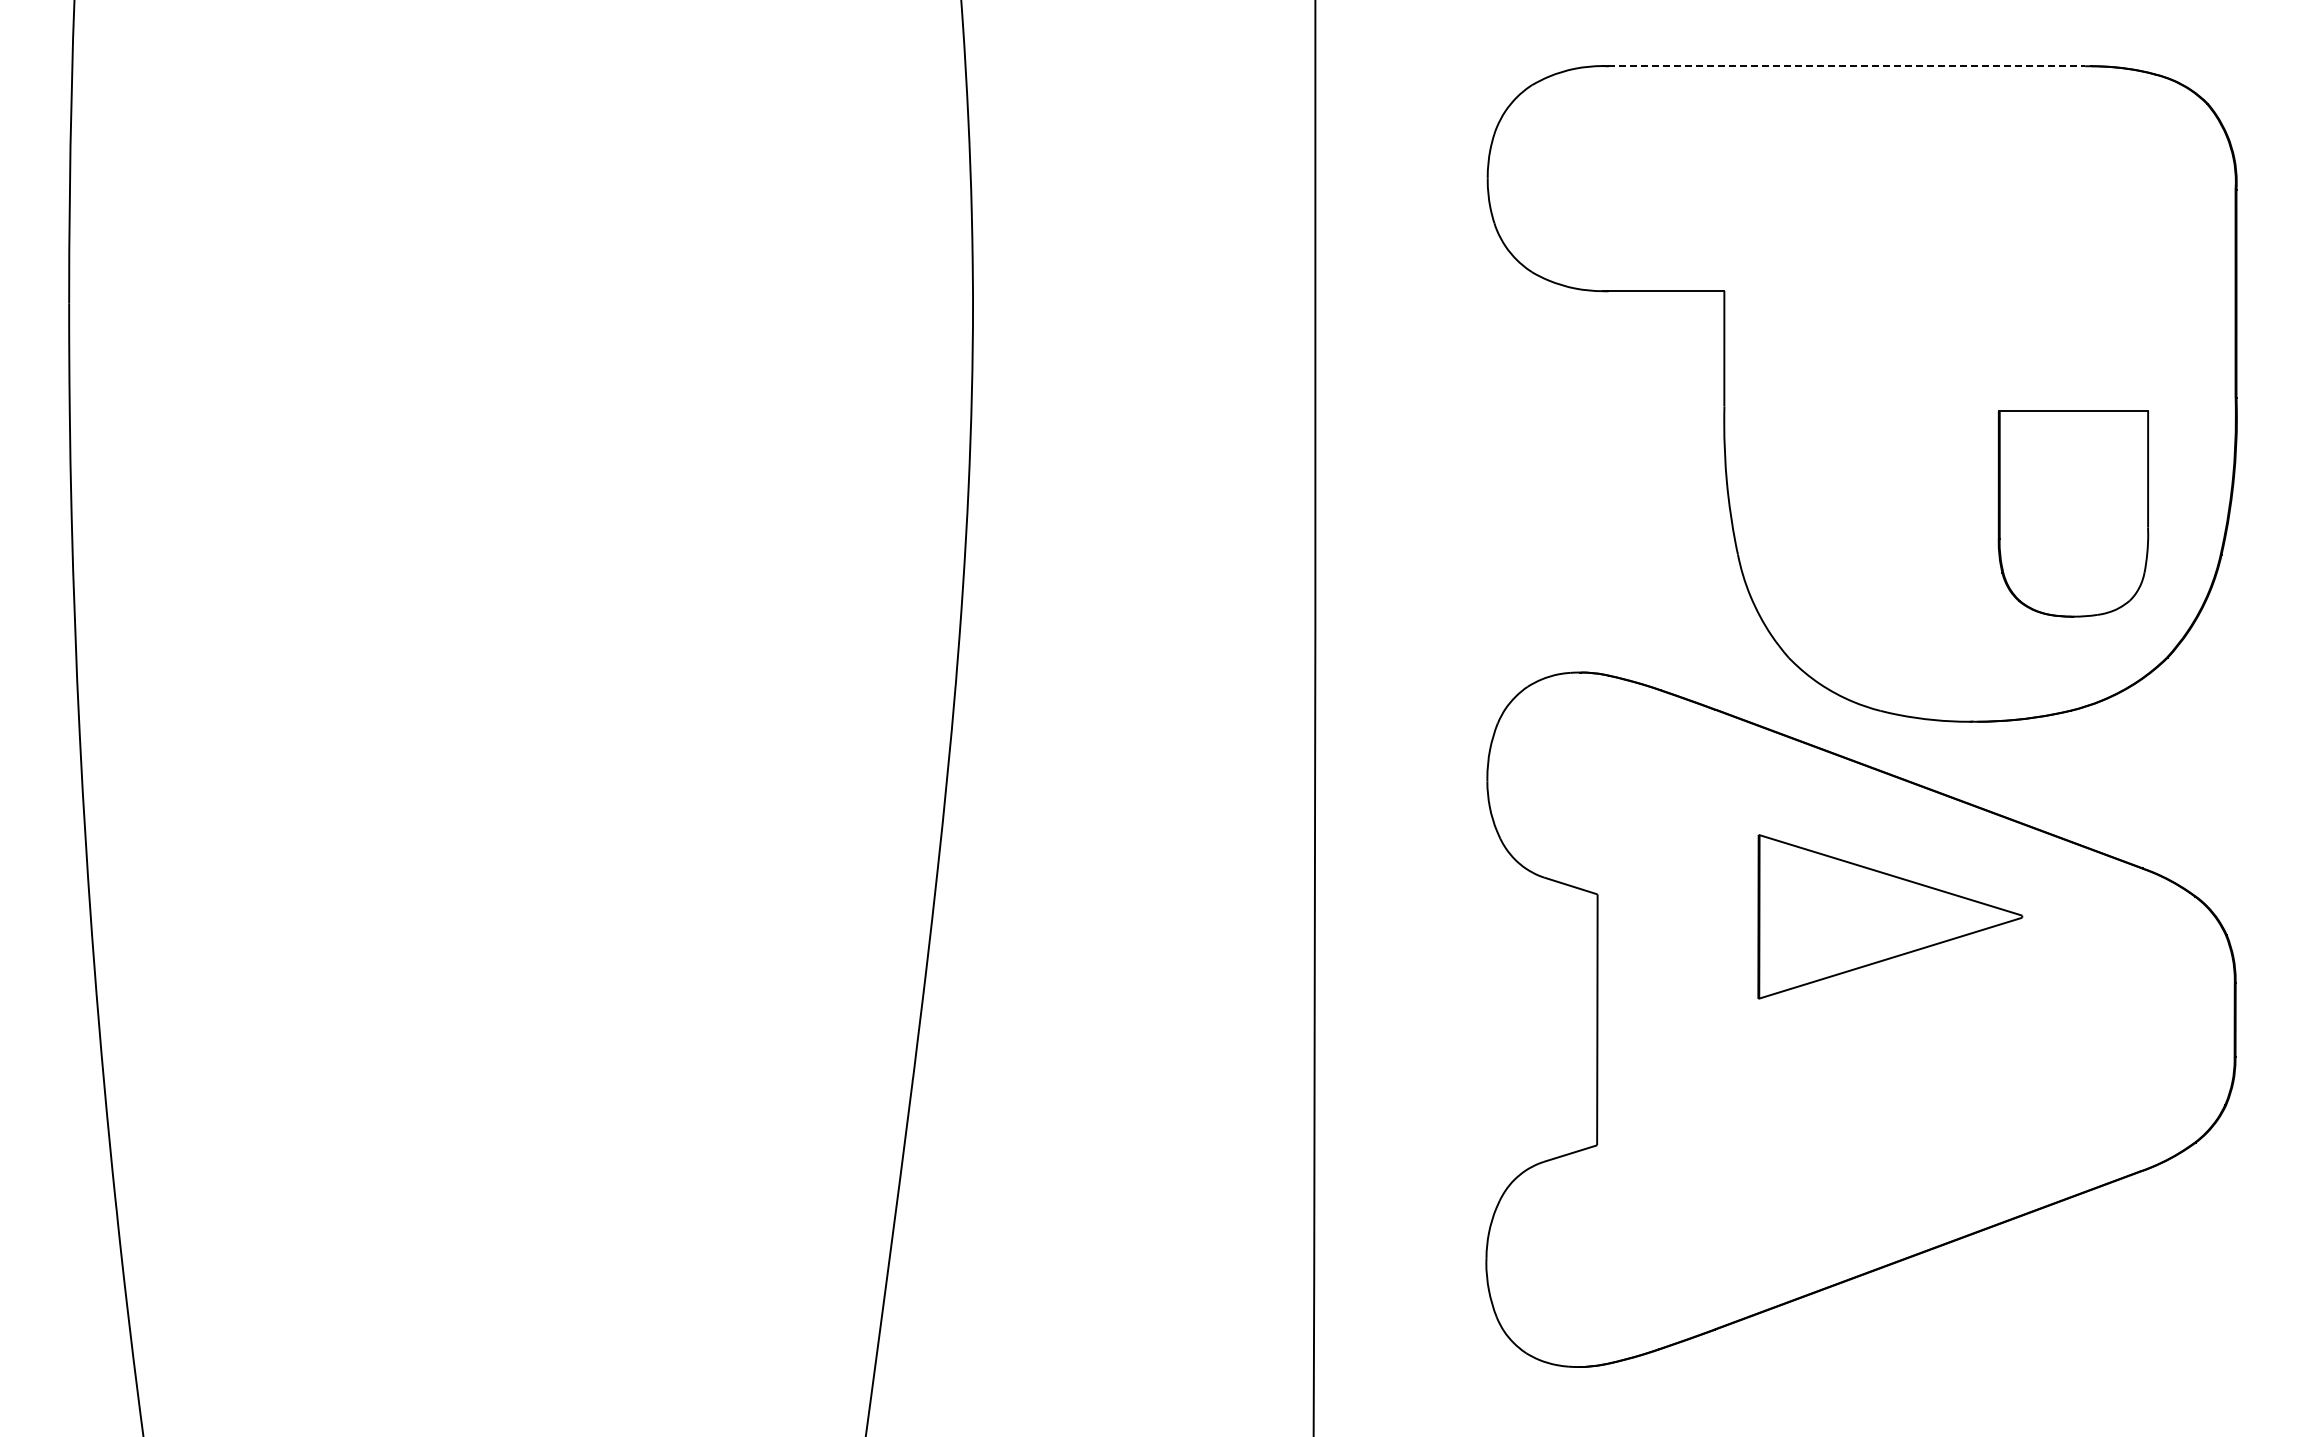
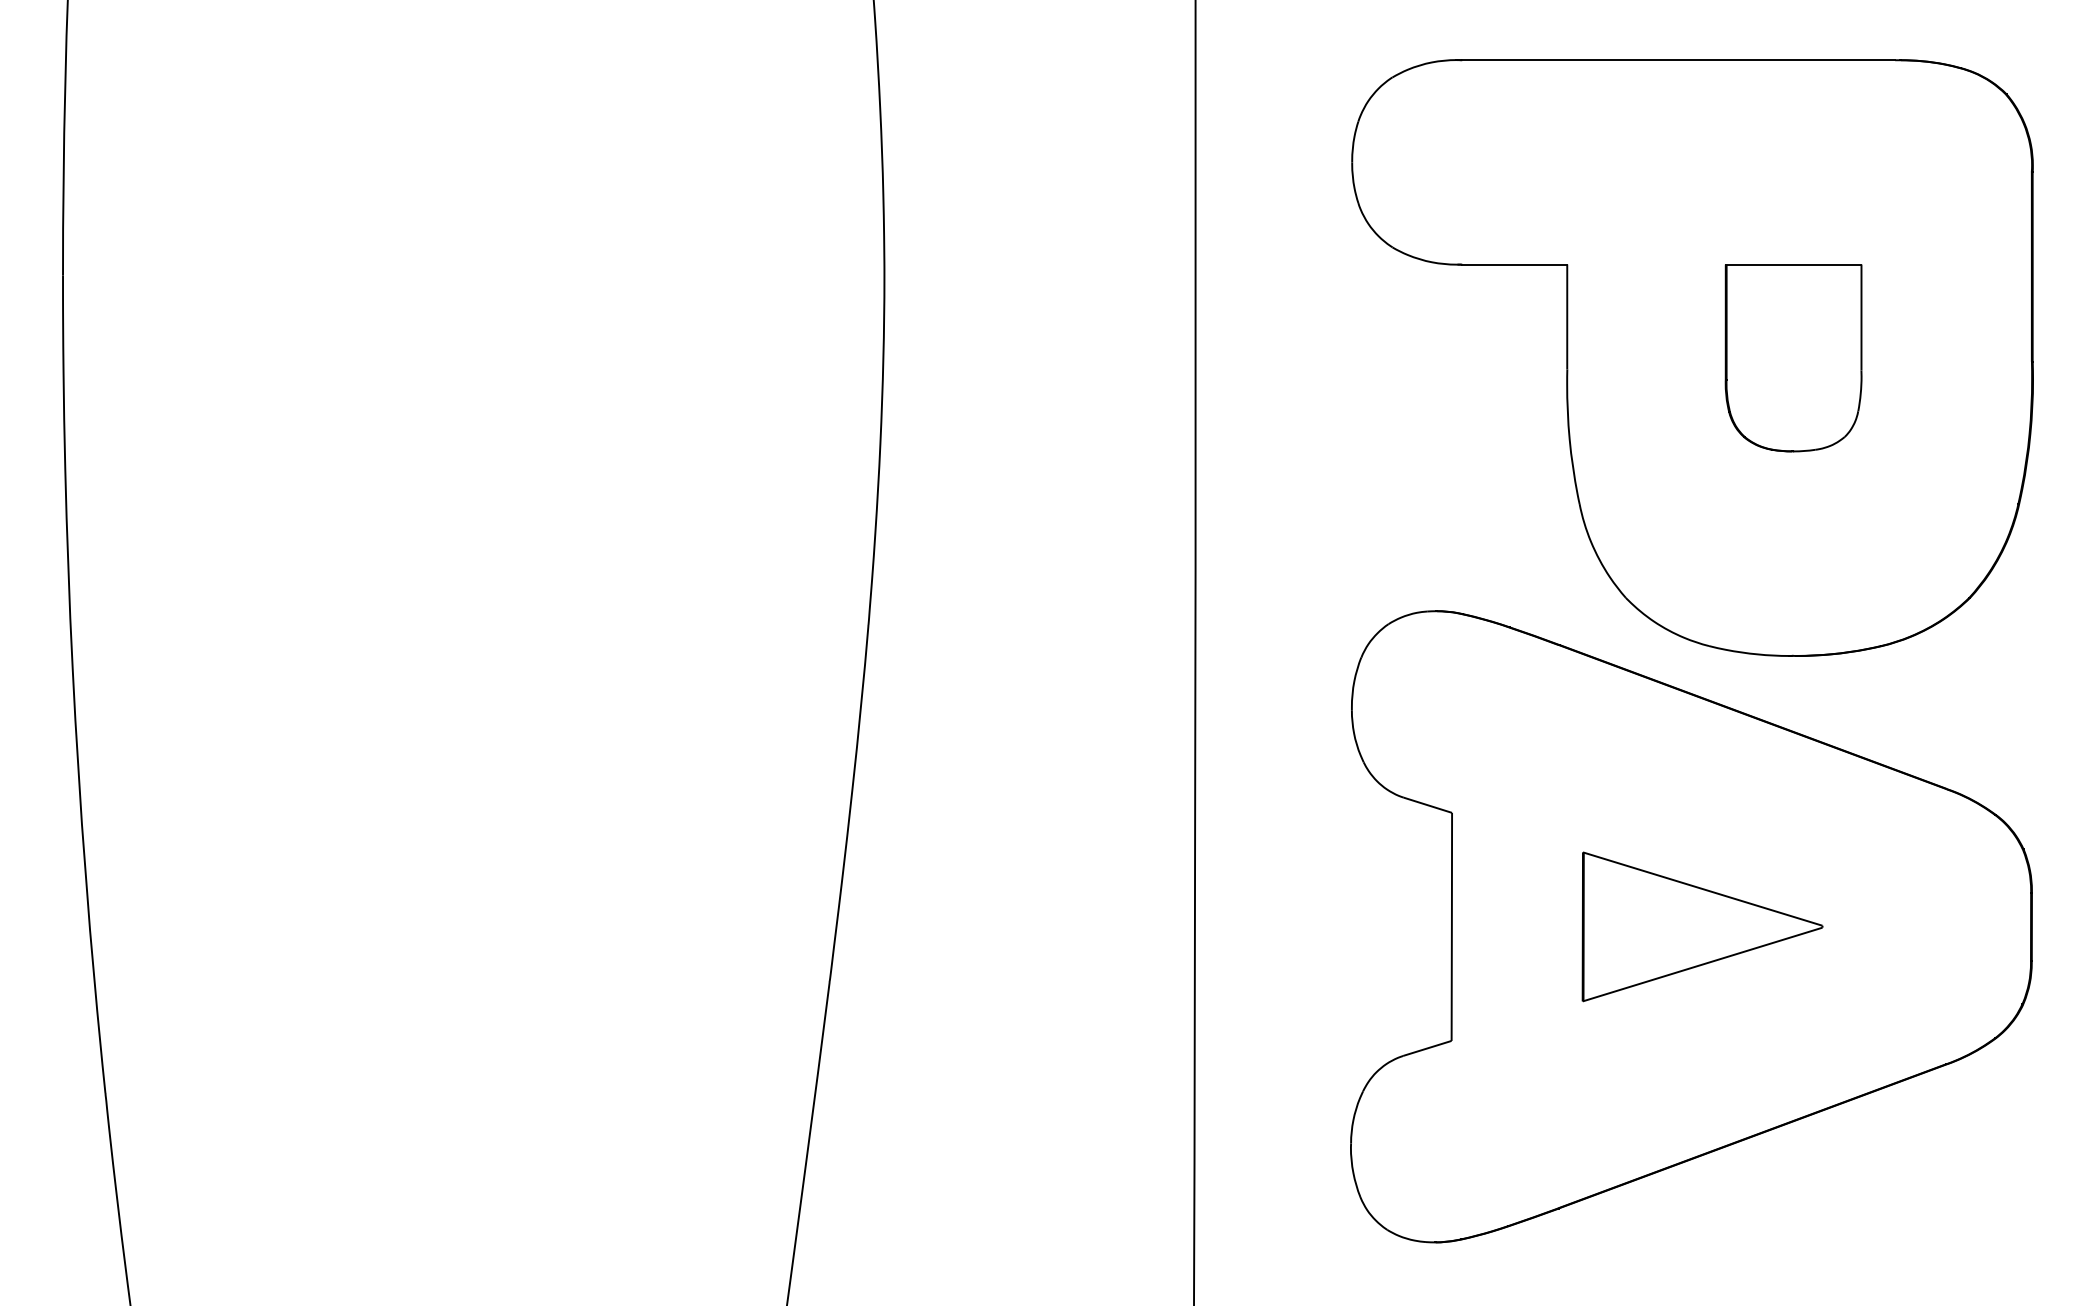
line: (1846, 66) -> (1678, 60), dashed -> solid
part: (2073, 513) -> (1793, 357), moved
part: (1890, 916) -> (1702, 926), moved

